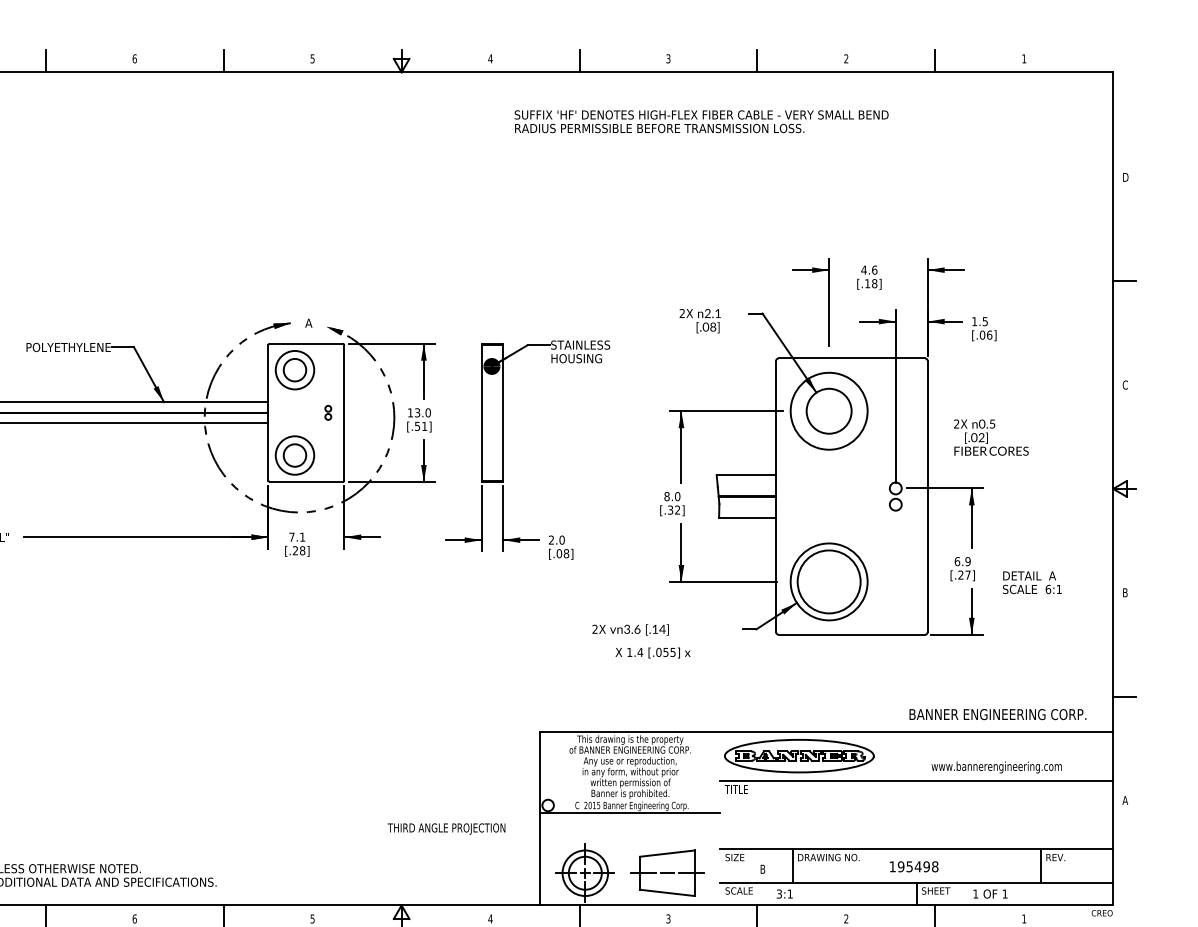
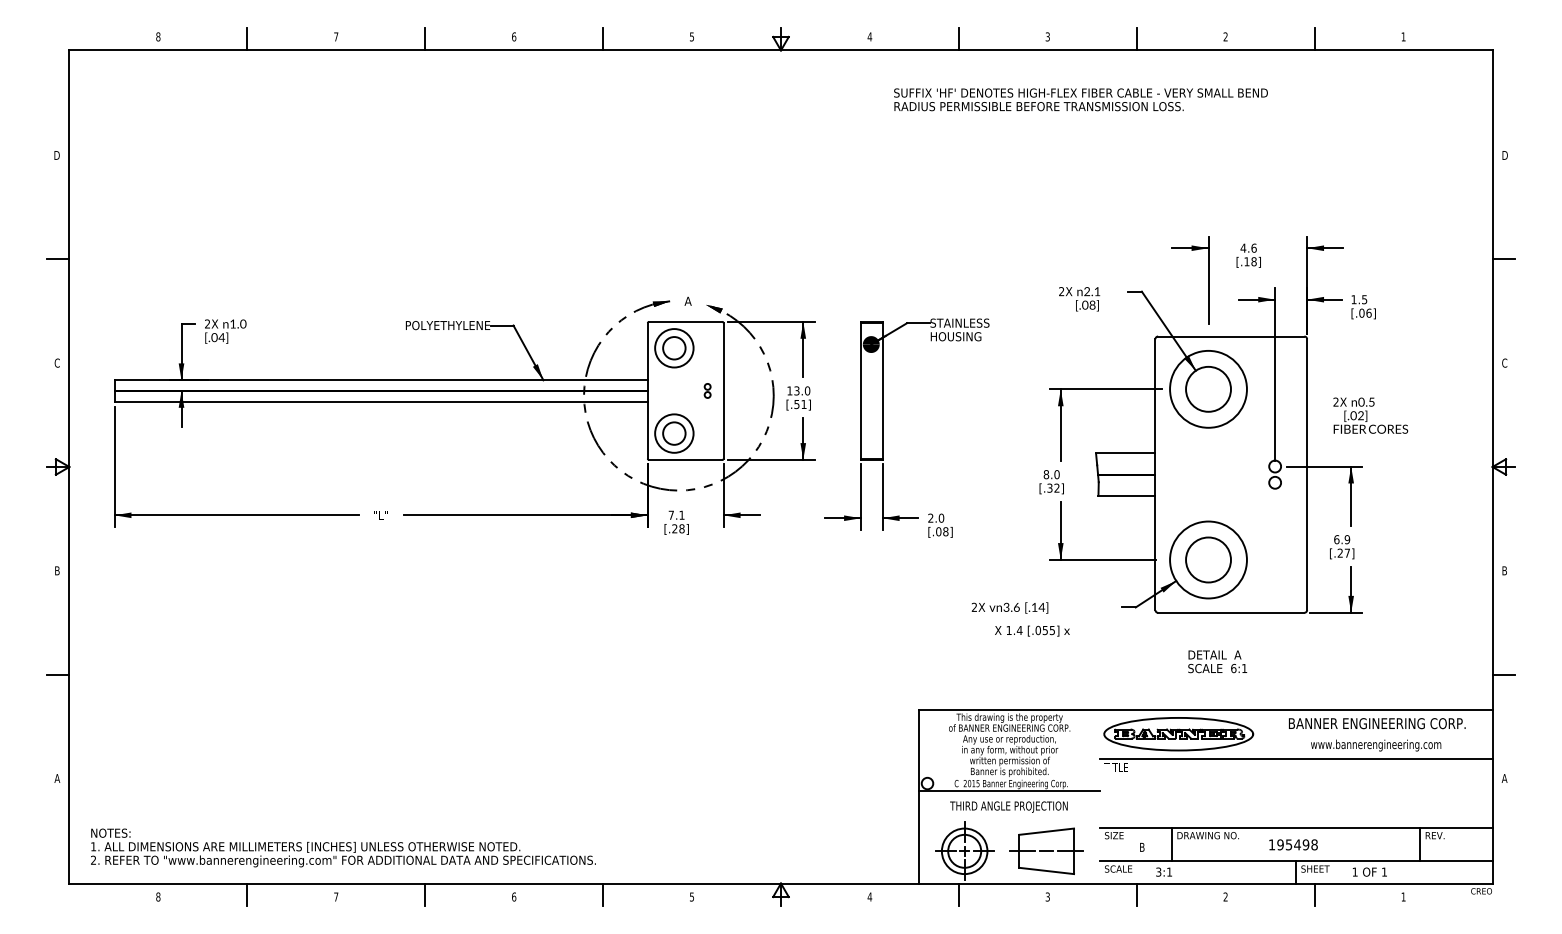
circle: (829, 581) -> (1208, 559), size x0.71
text: (1032, 582) -> (1217, 661), moved
text: (998, 714) -> (1377, 723), moved
text: (446, 828) -> (1008, 806), moved

